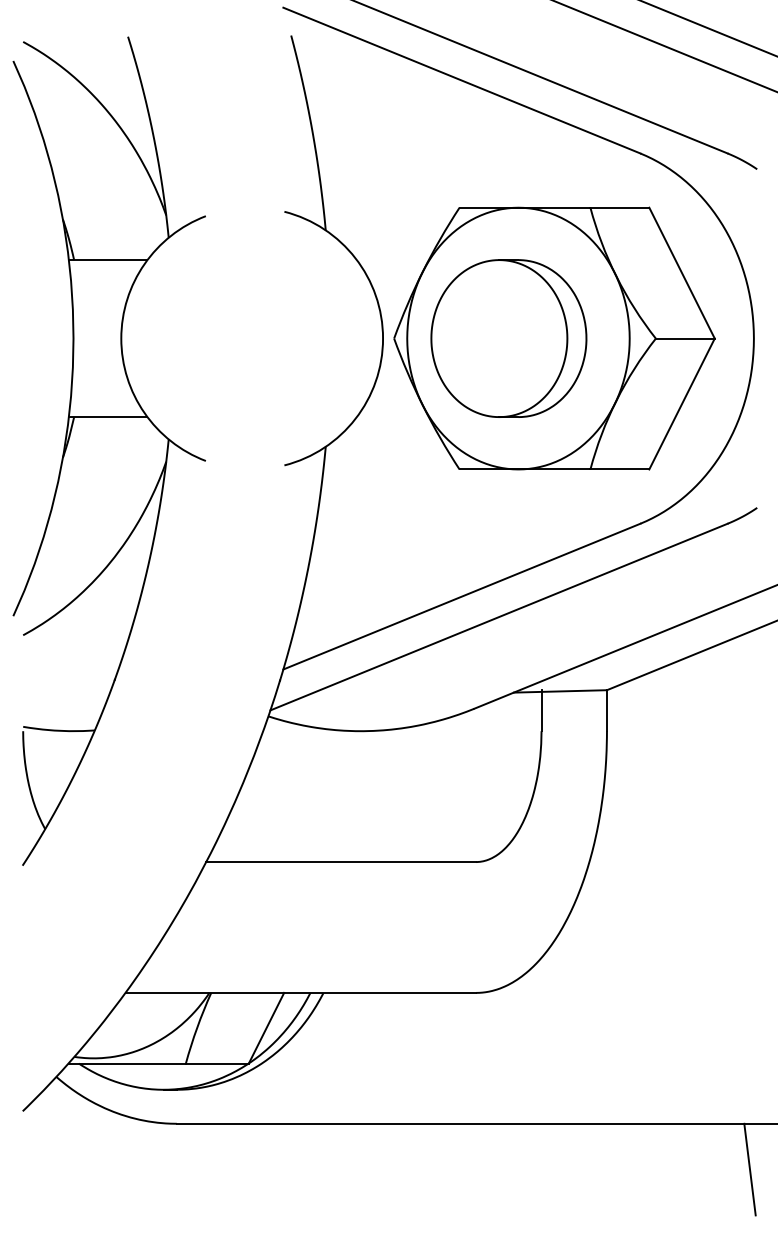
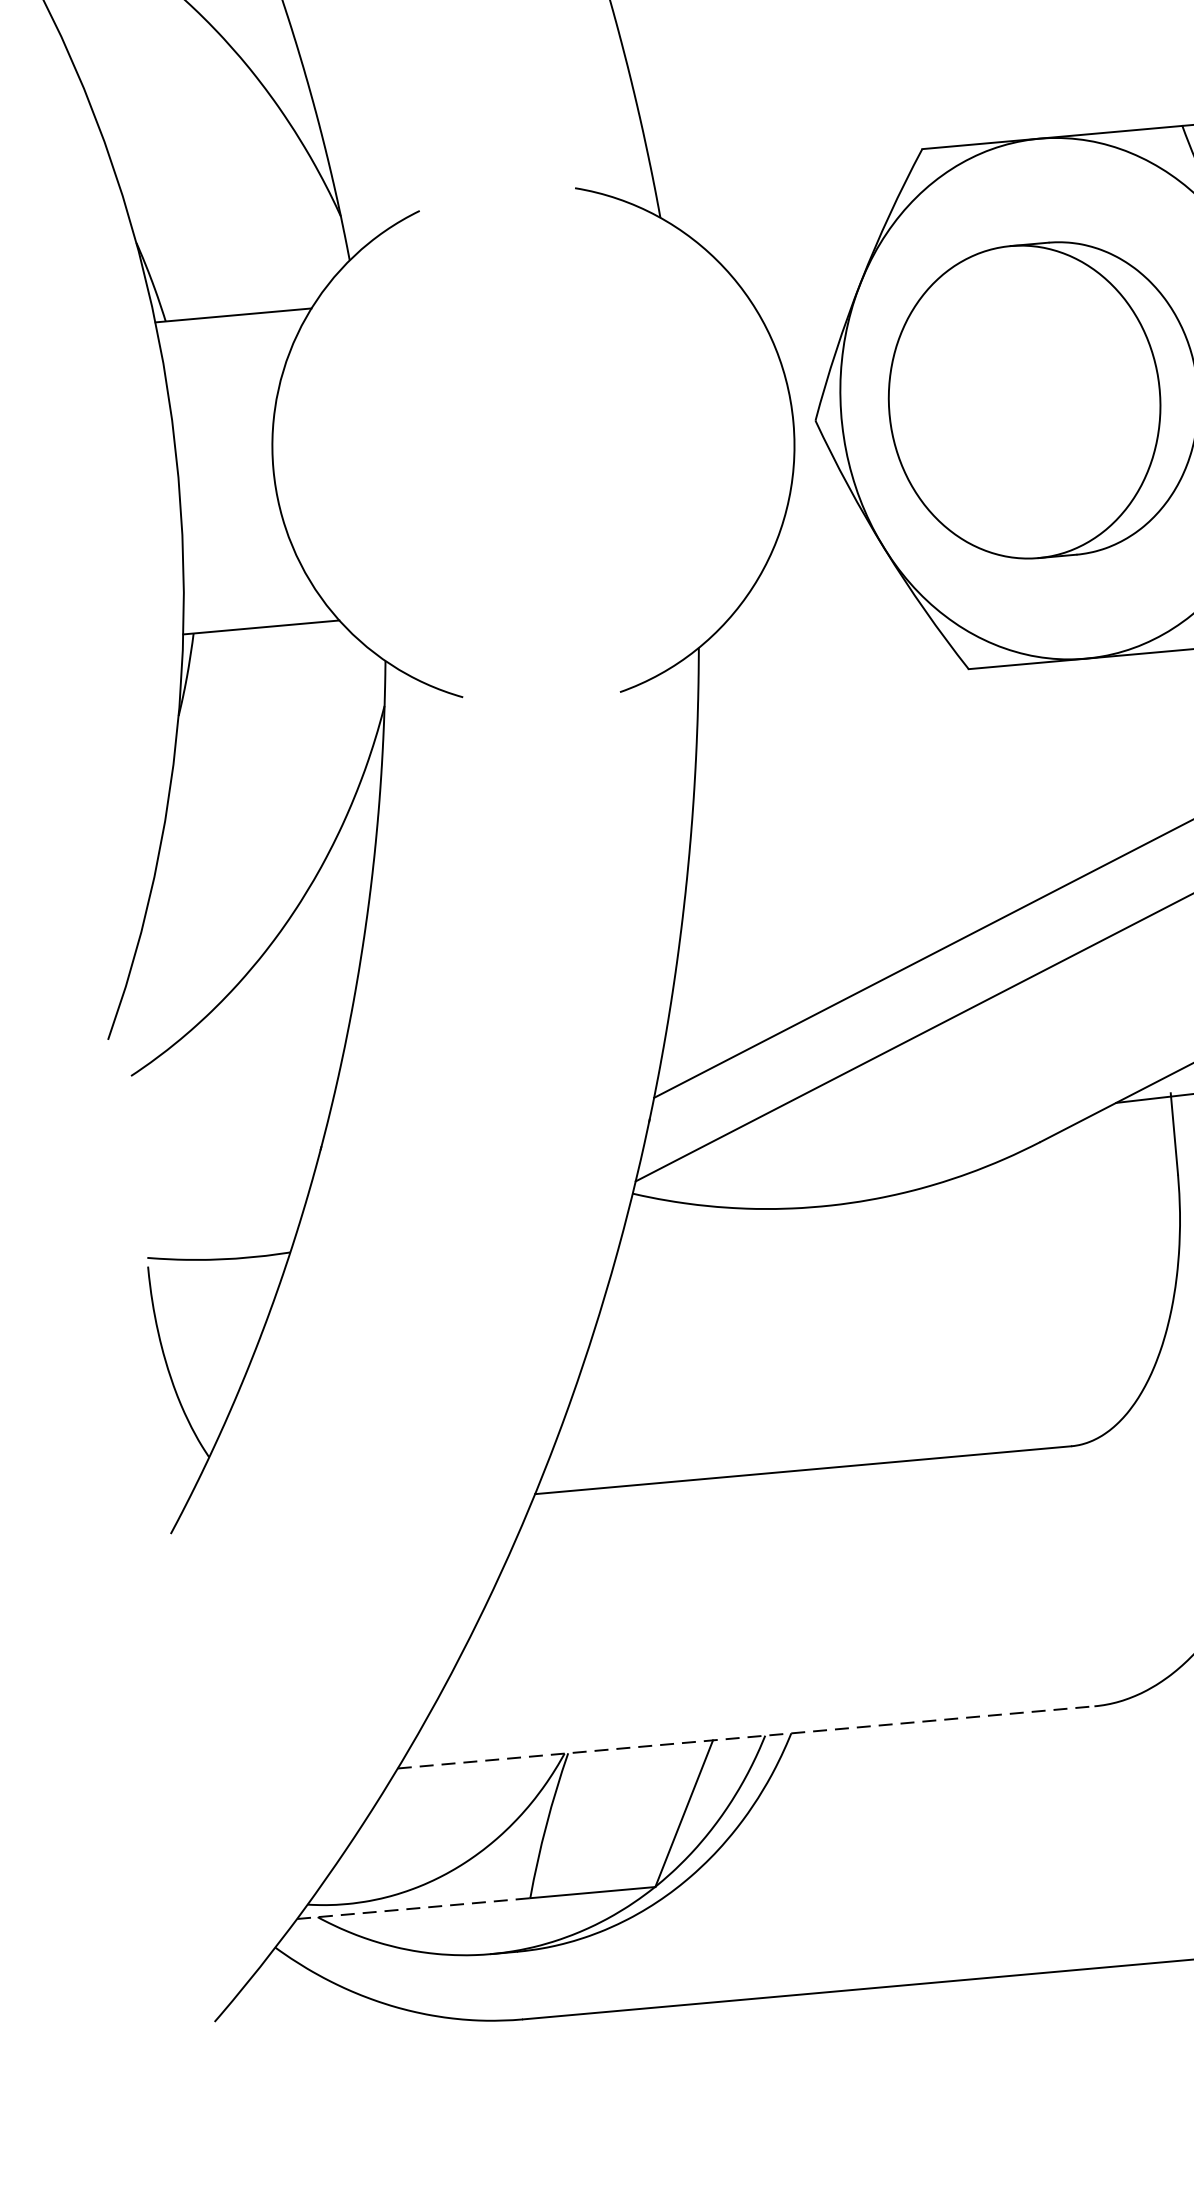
line: (301, 992) -> (747, 1736), solid -> dashed
line: (127, 1063) -> (414, 1908), solid -> dashed

